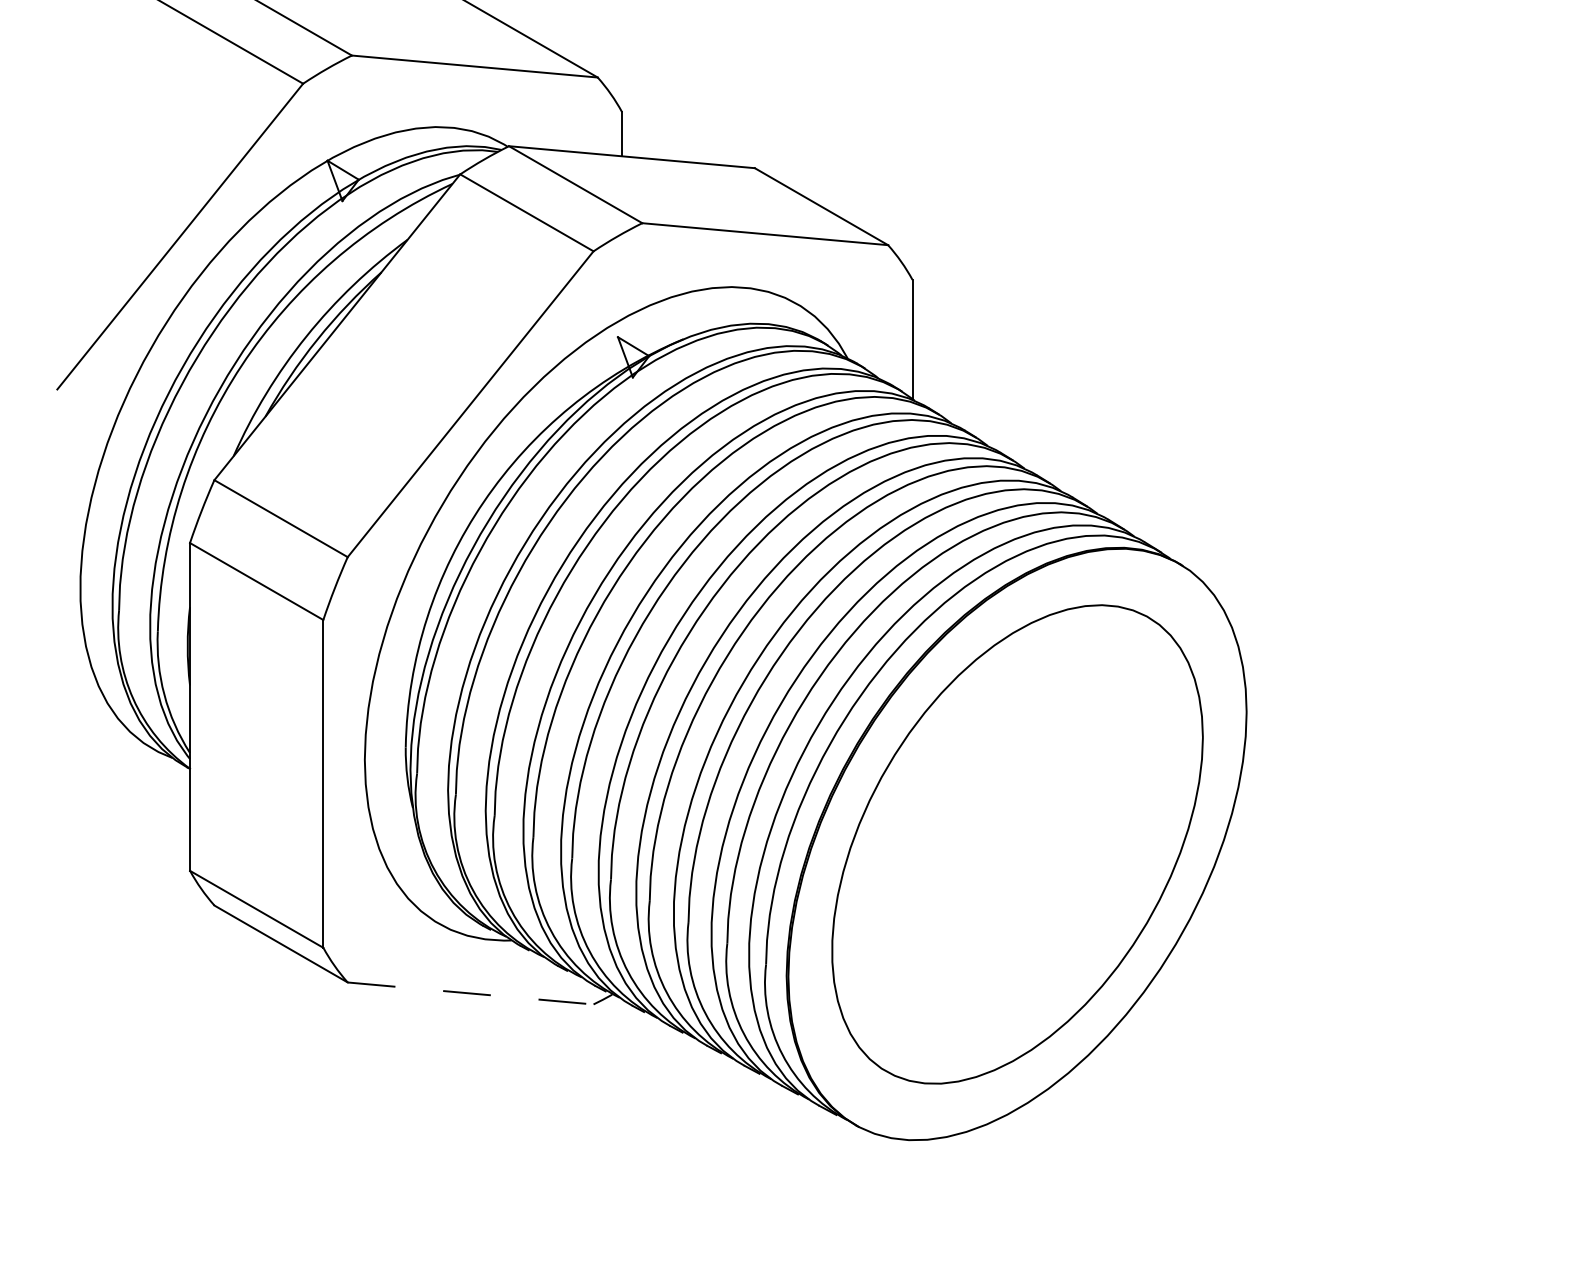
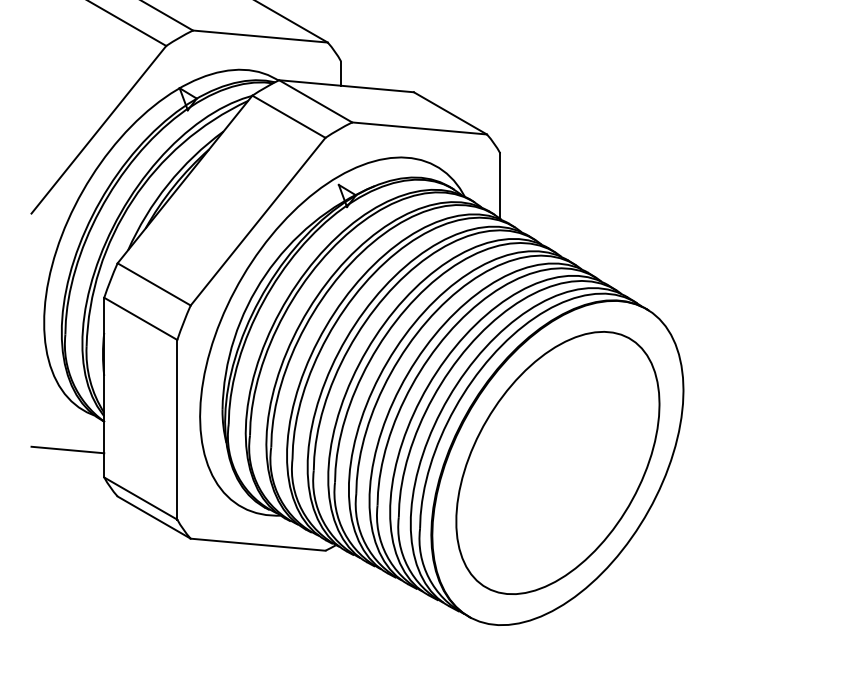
line: (122, 819) -> (67, 449), added
line: (471, 993) -> (258, 544), dashed -> solid

